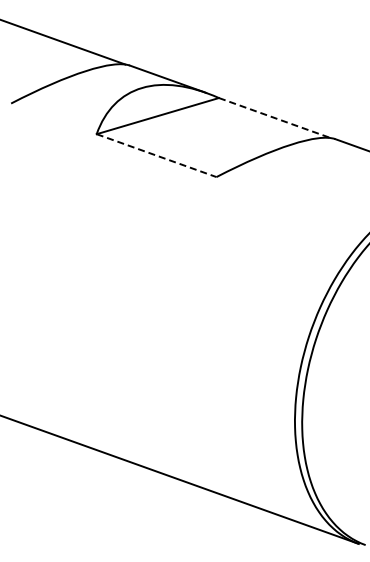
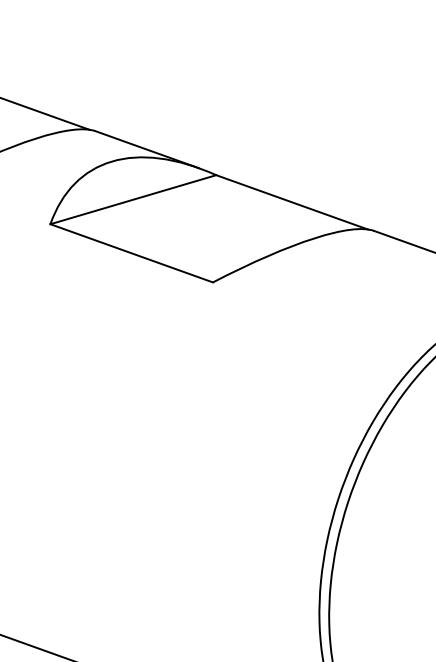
line: (275, 118) -> (292, 202), dashed -> solid
line: (156, 155) -> (131, 253), dashed -> solid

